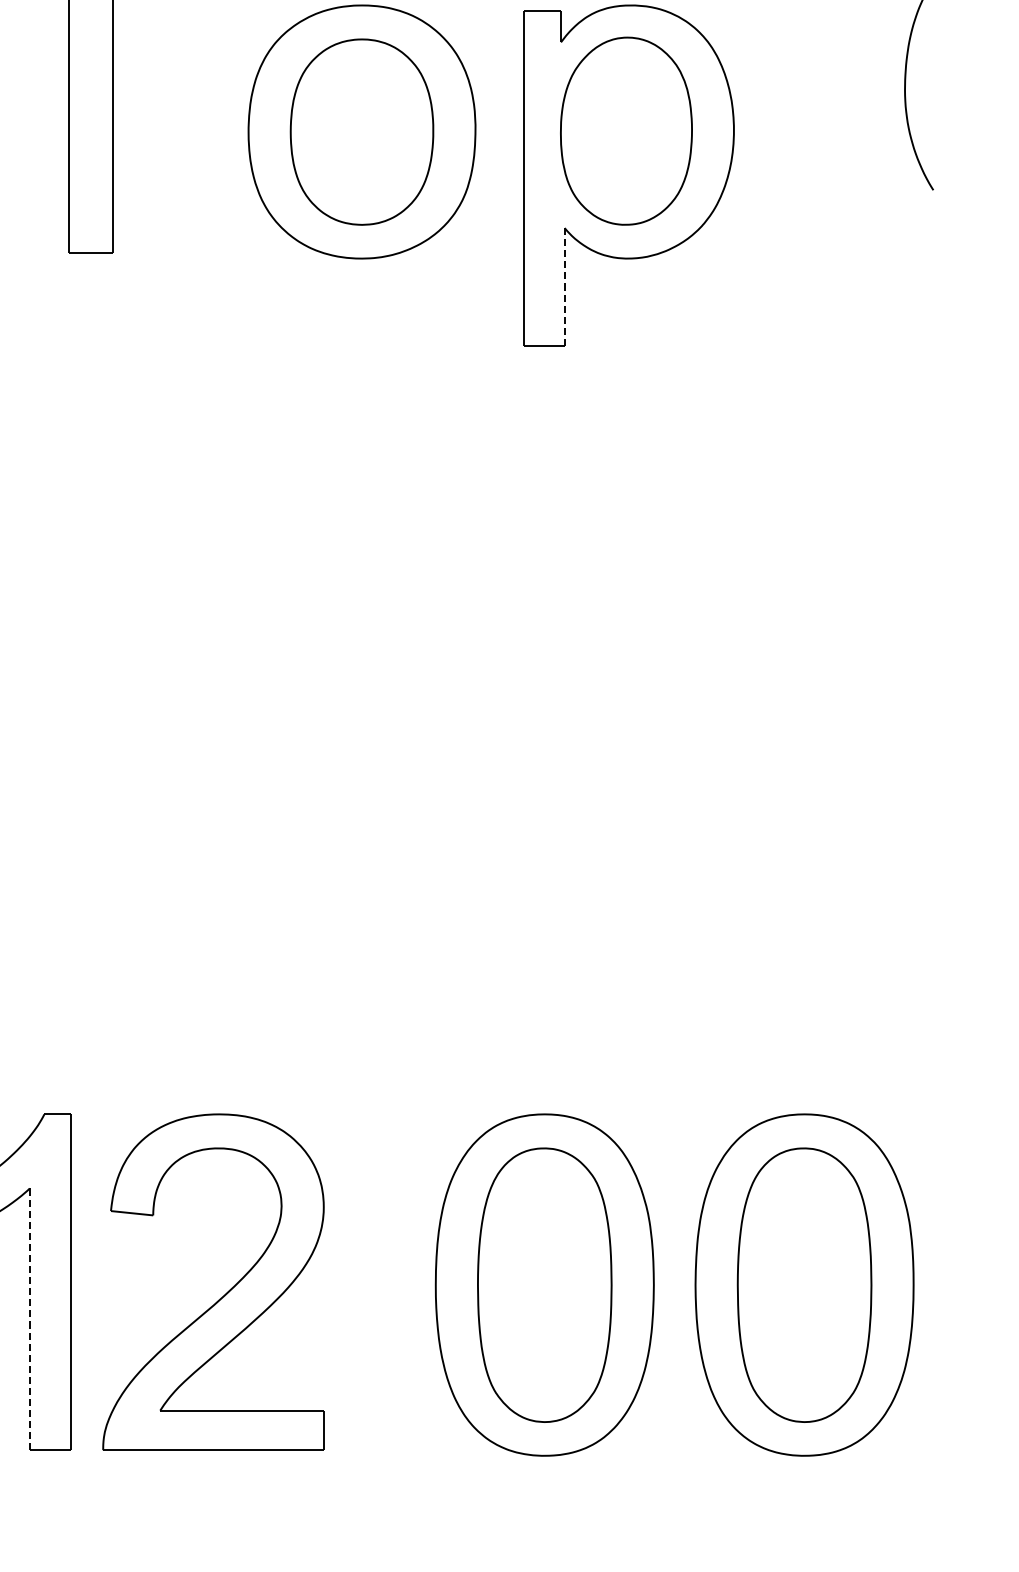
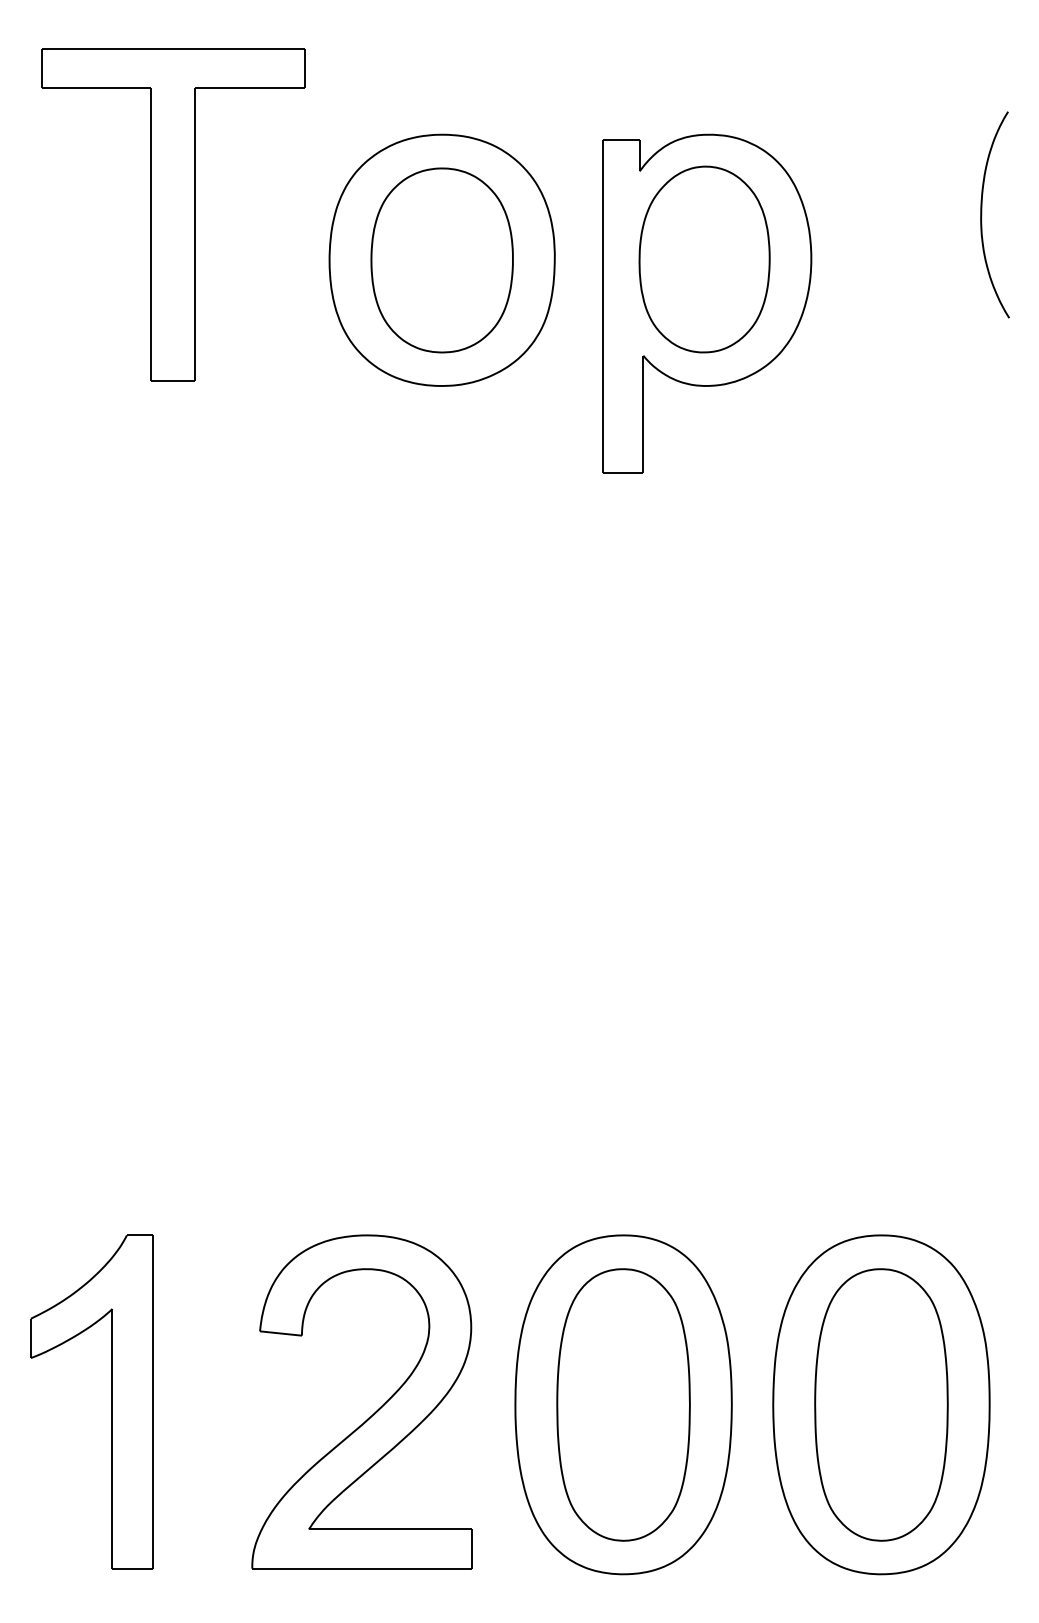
line: (564, 286) -> (643, 413), dashed -> solid
part: (225, 1293) -> (373, 1413), moved
line: (29, 1319) -> (112, 1438), dashed -> solid

